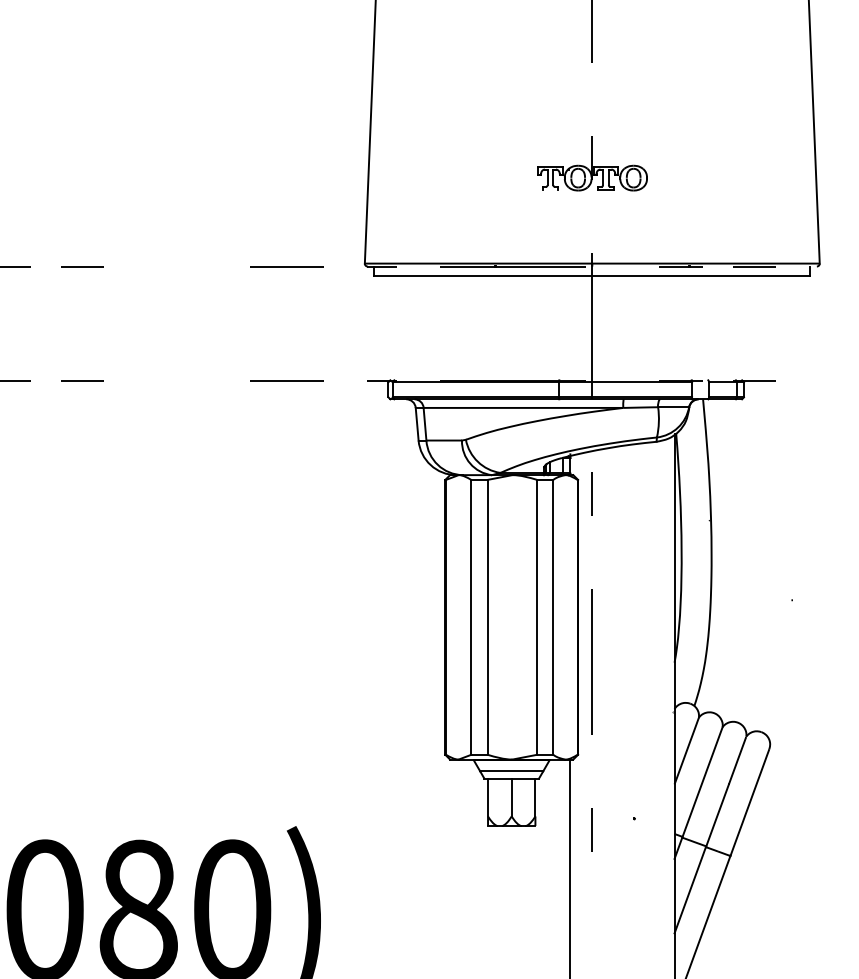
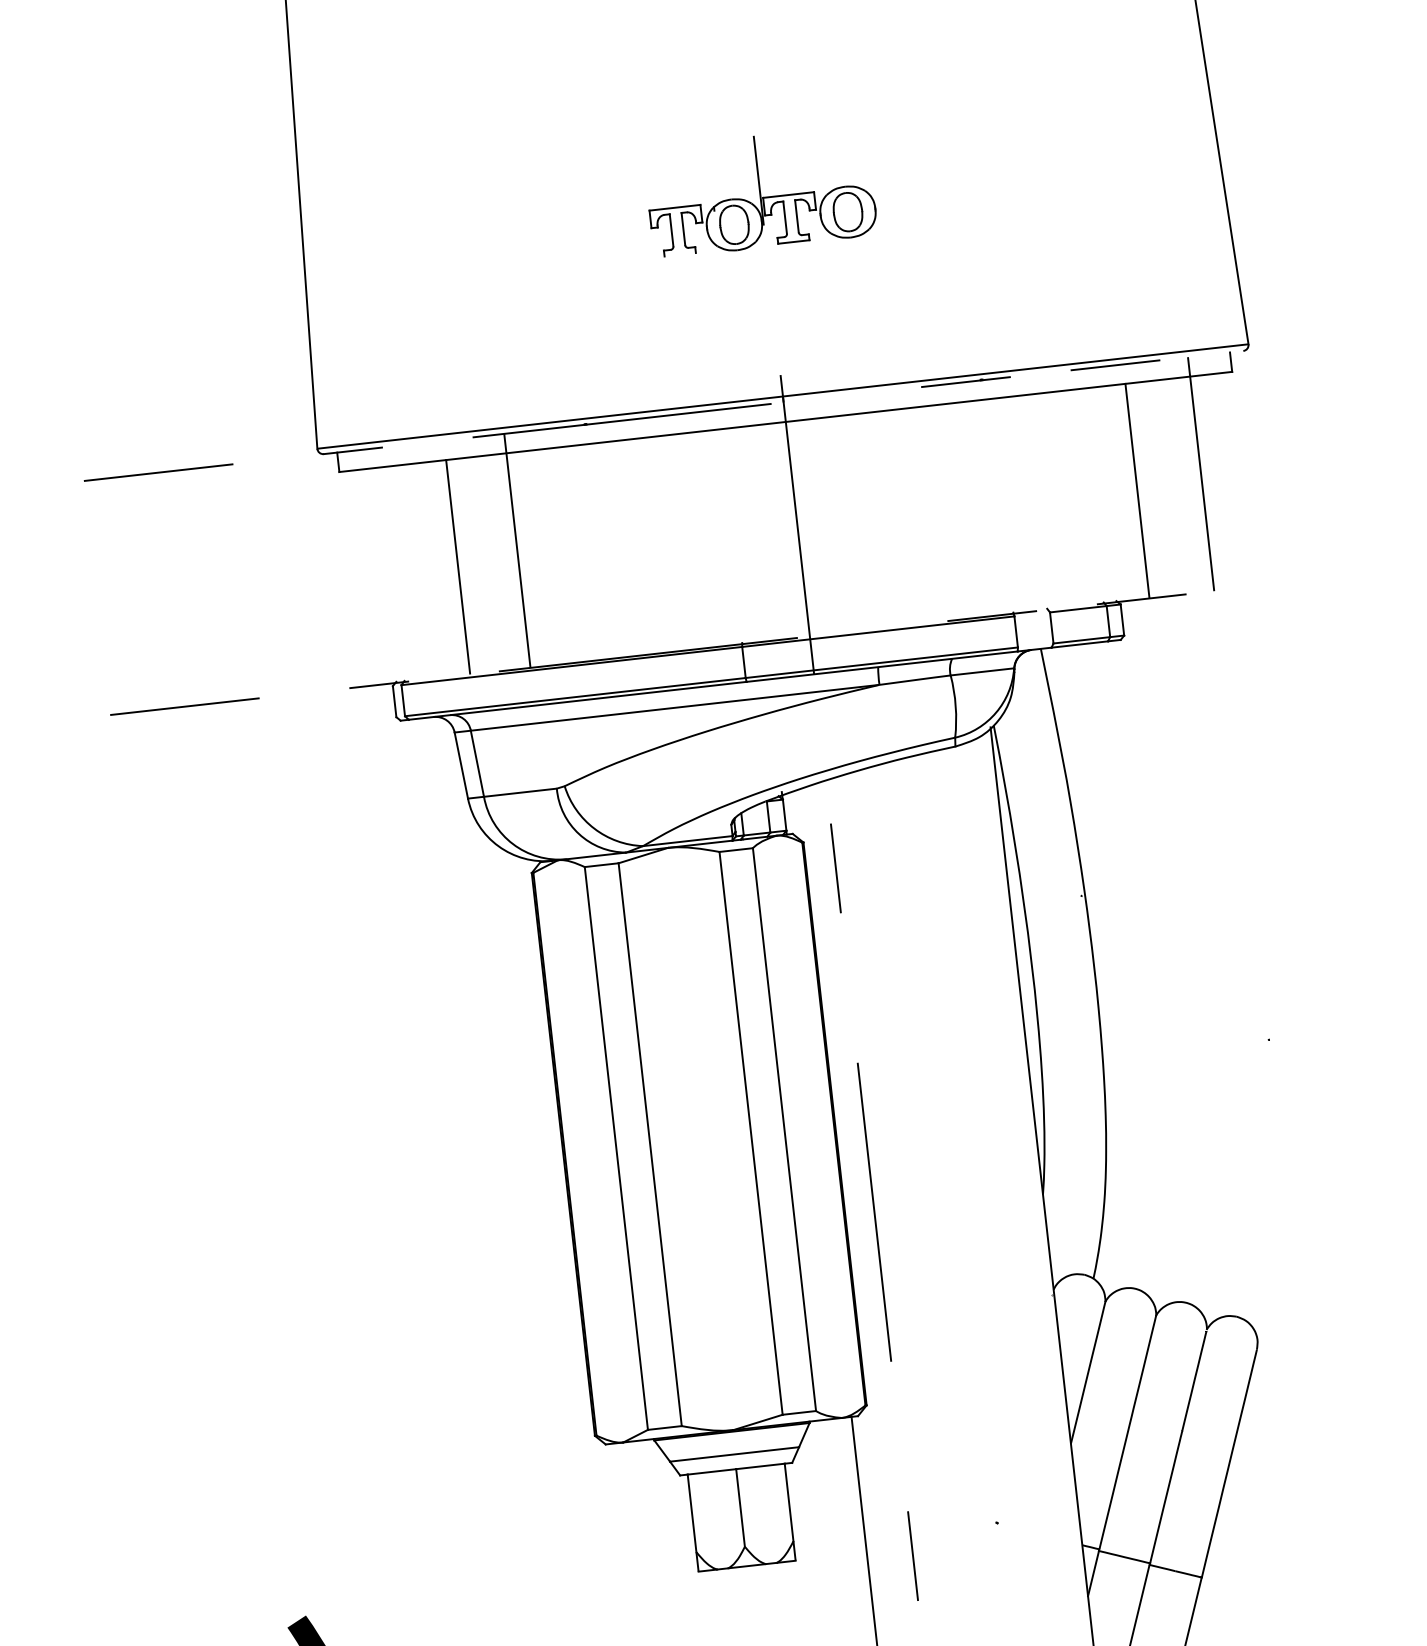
line: (455, 323) -> (516, 550), added
line: (789, 323) -> (1200, 473), added
line: (426, 328) -> (458, 567), added
line: (758, 328) -> (1138, 491), added

